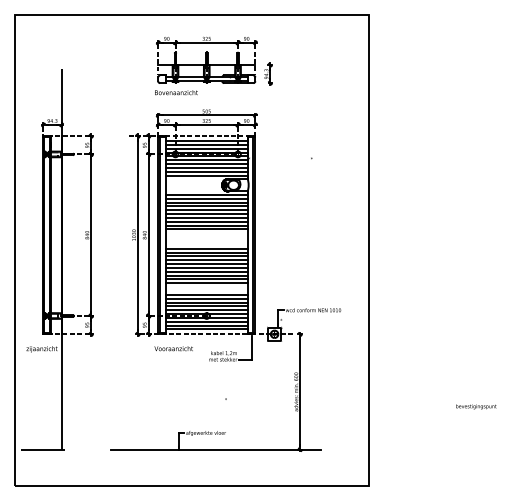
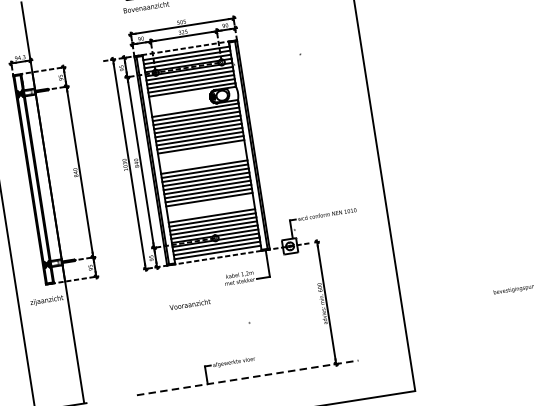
line: (206, 283) -> (209, 203), removed
text: (173, 348) -> (189, 304), moved
line: (216, 449) -> (247, 377), solid -> dashed

